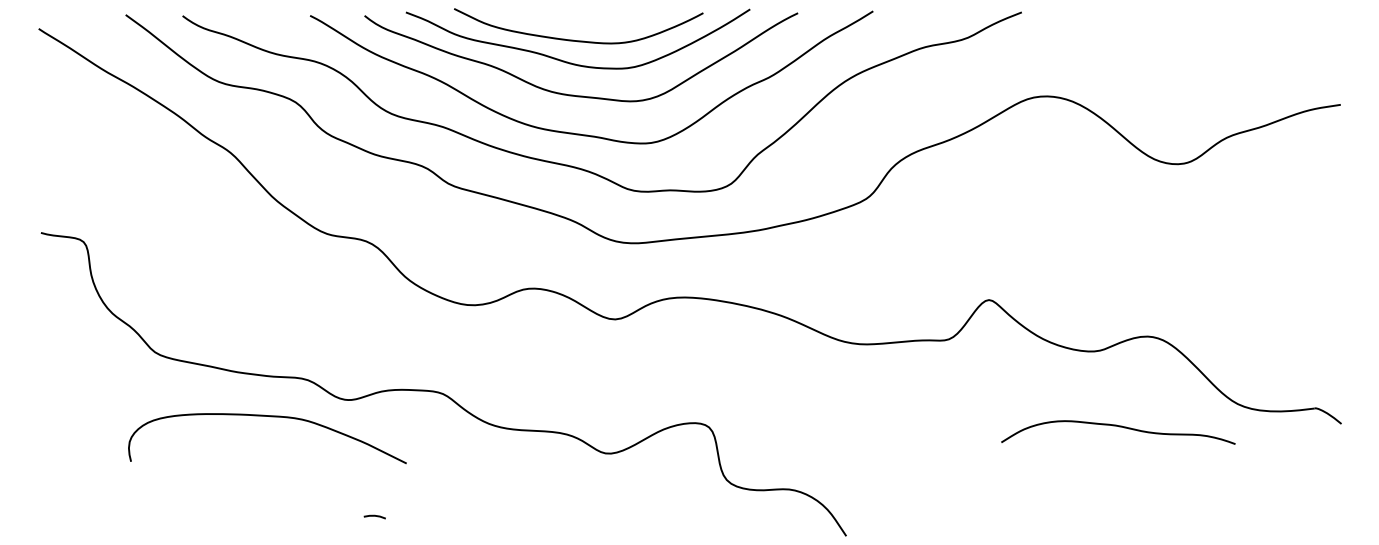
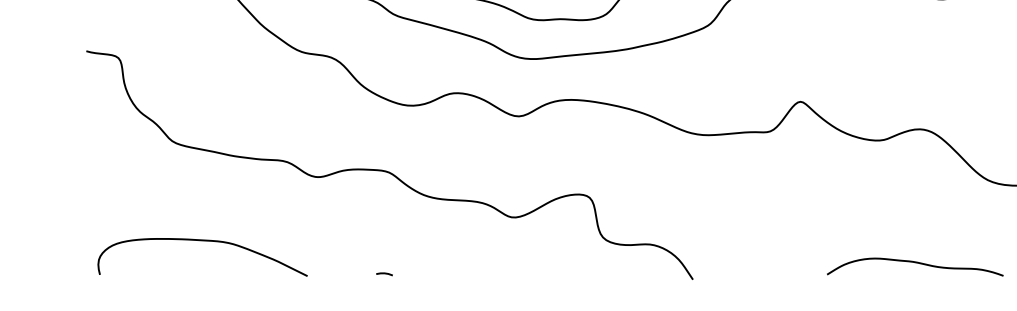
curve: (270, 417) -> (205, 241), moved
curve: (1119, 427) -> (916, 263), moved
line: (374, 516) -> (384, 273), moved

